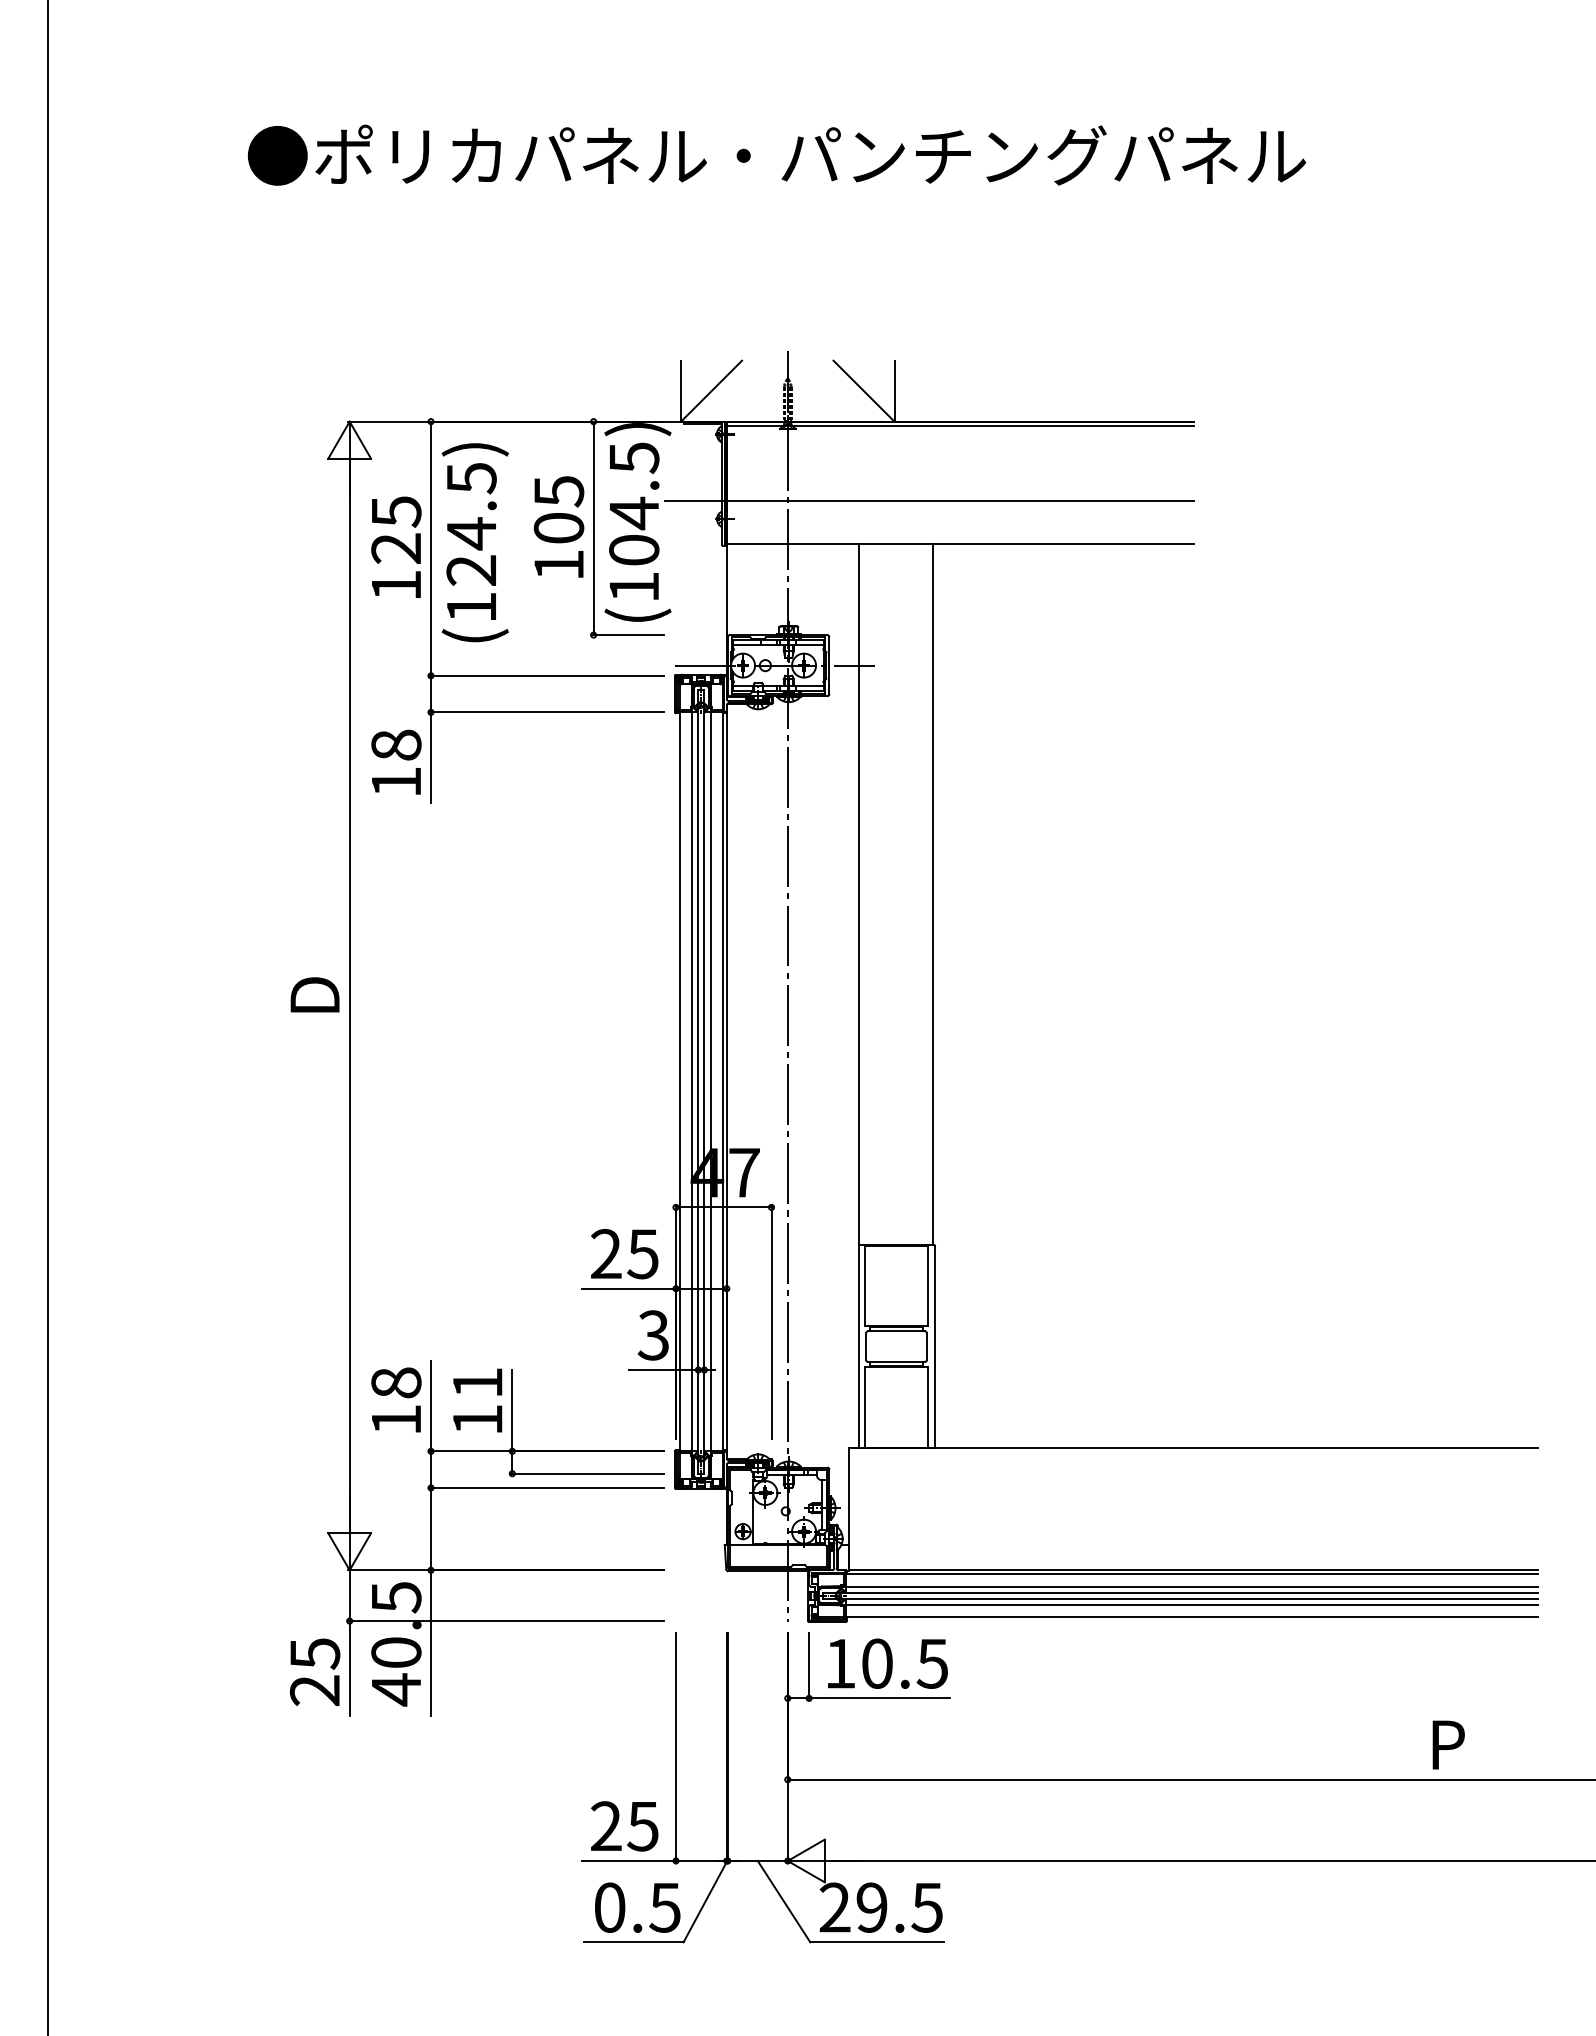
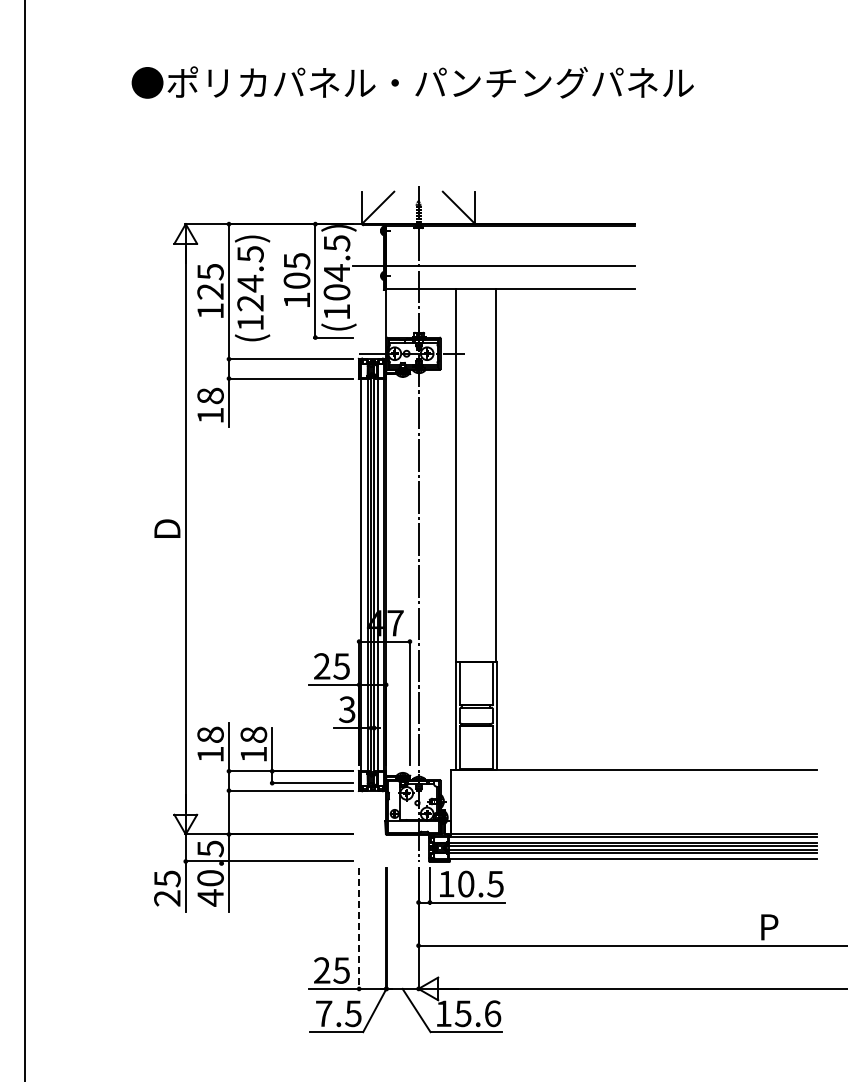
text: (477, 1382) -> (253, 734), 11 -> 18
line: (676, 1749) -> (359, 929), solid -> dashed
text: (610, 1907) -> (324, 1013), 0.5 -> 7.5
text: (881, 1907) -> (468, 1013), 29.5 -> 15.6

